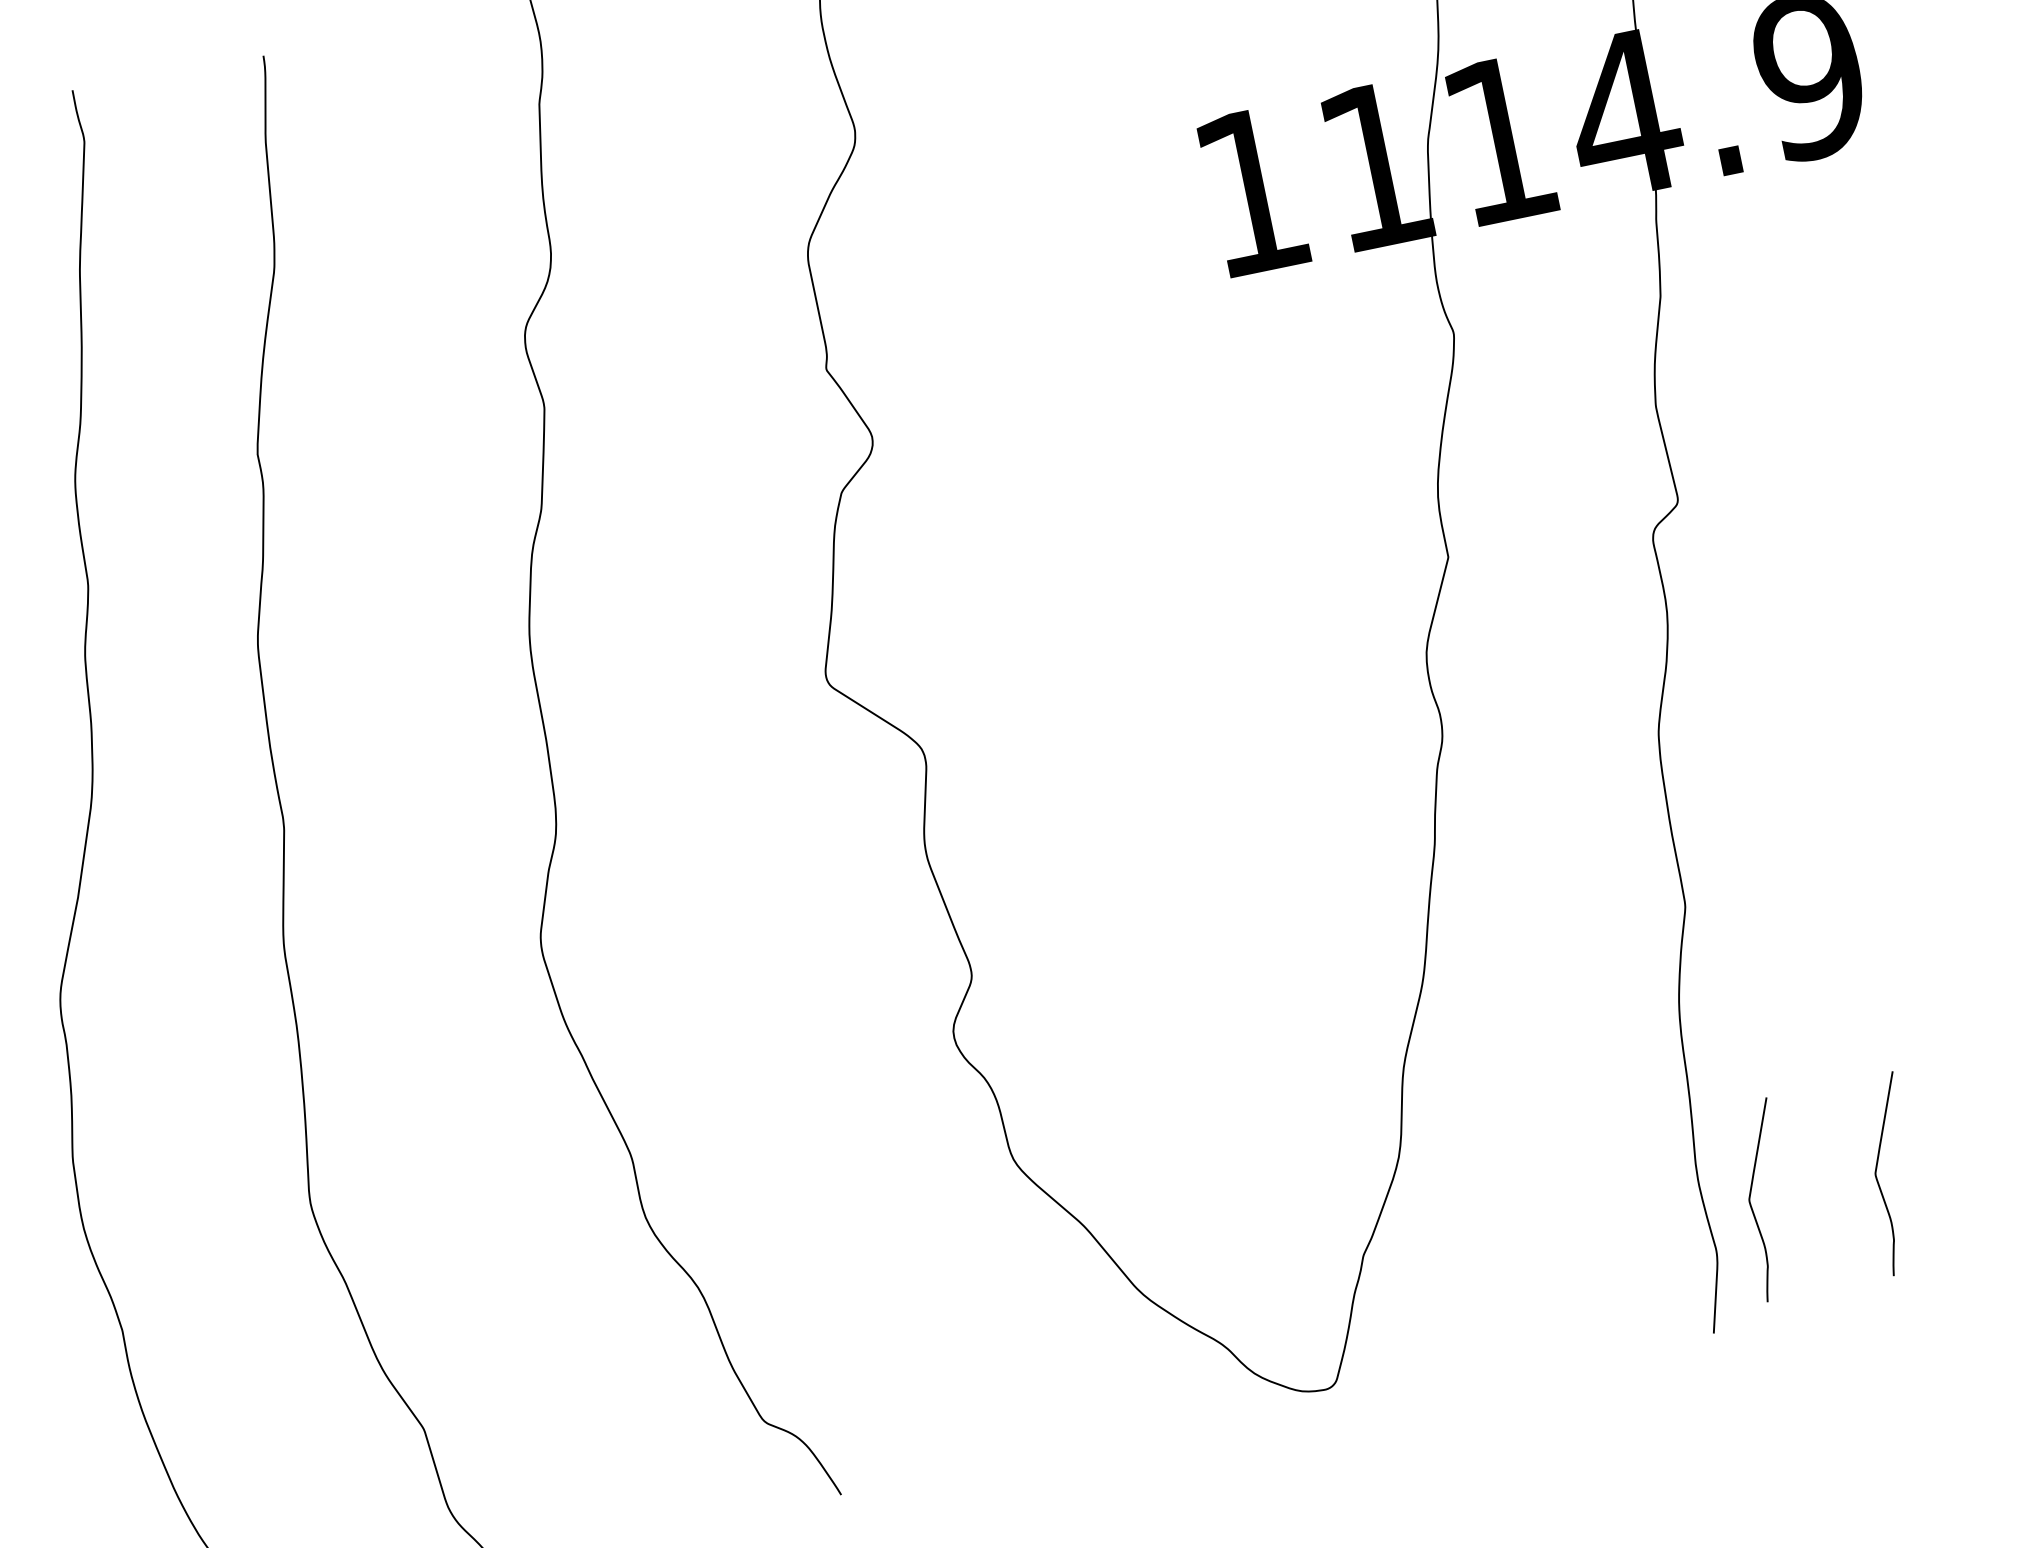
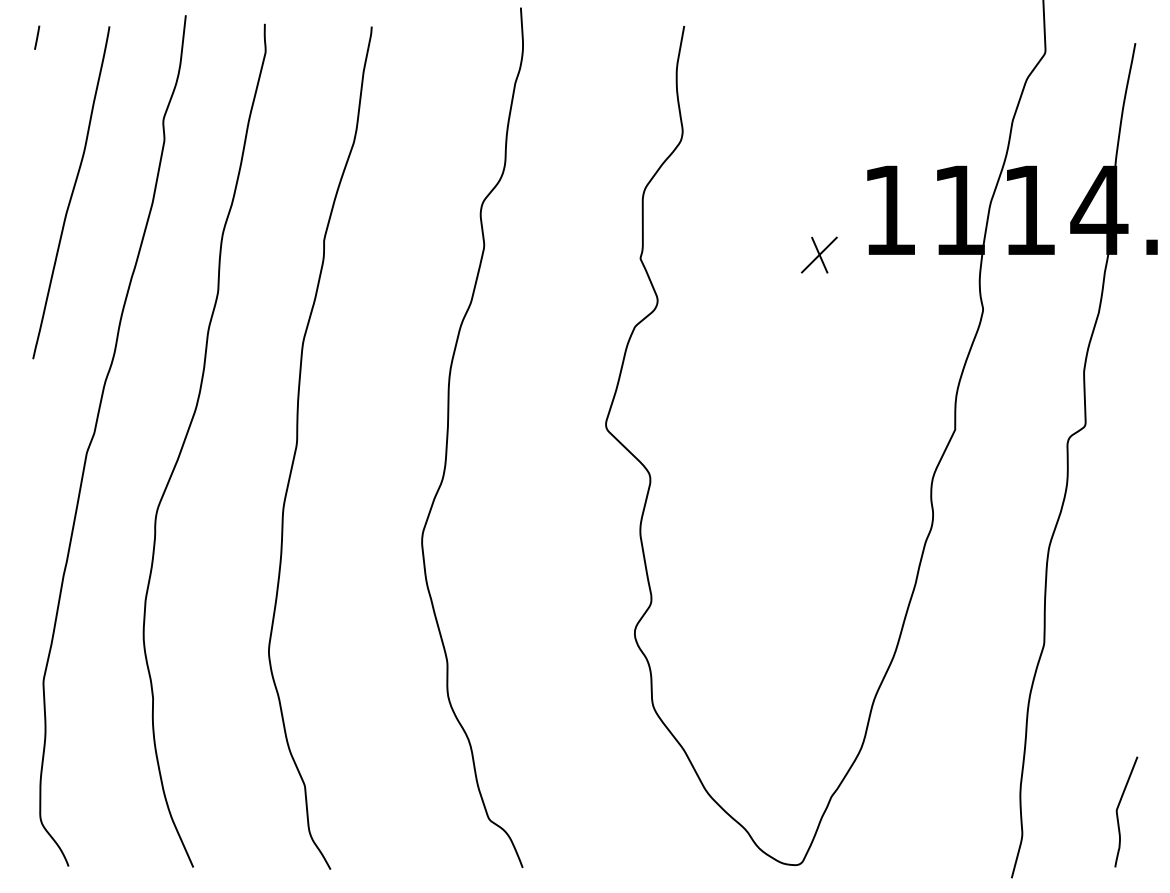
part: (1142, 296) -> (819, 254), added
curve: (1751, 1196) -> (1047, 808), removed

